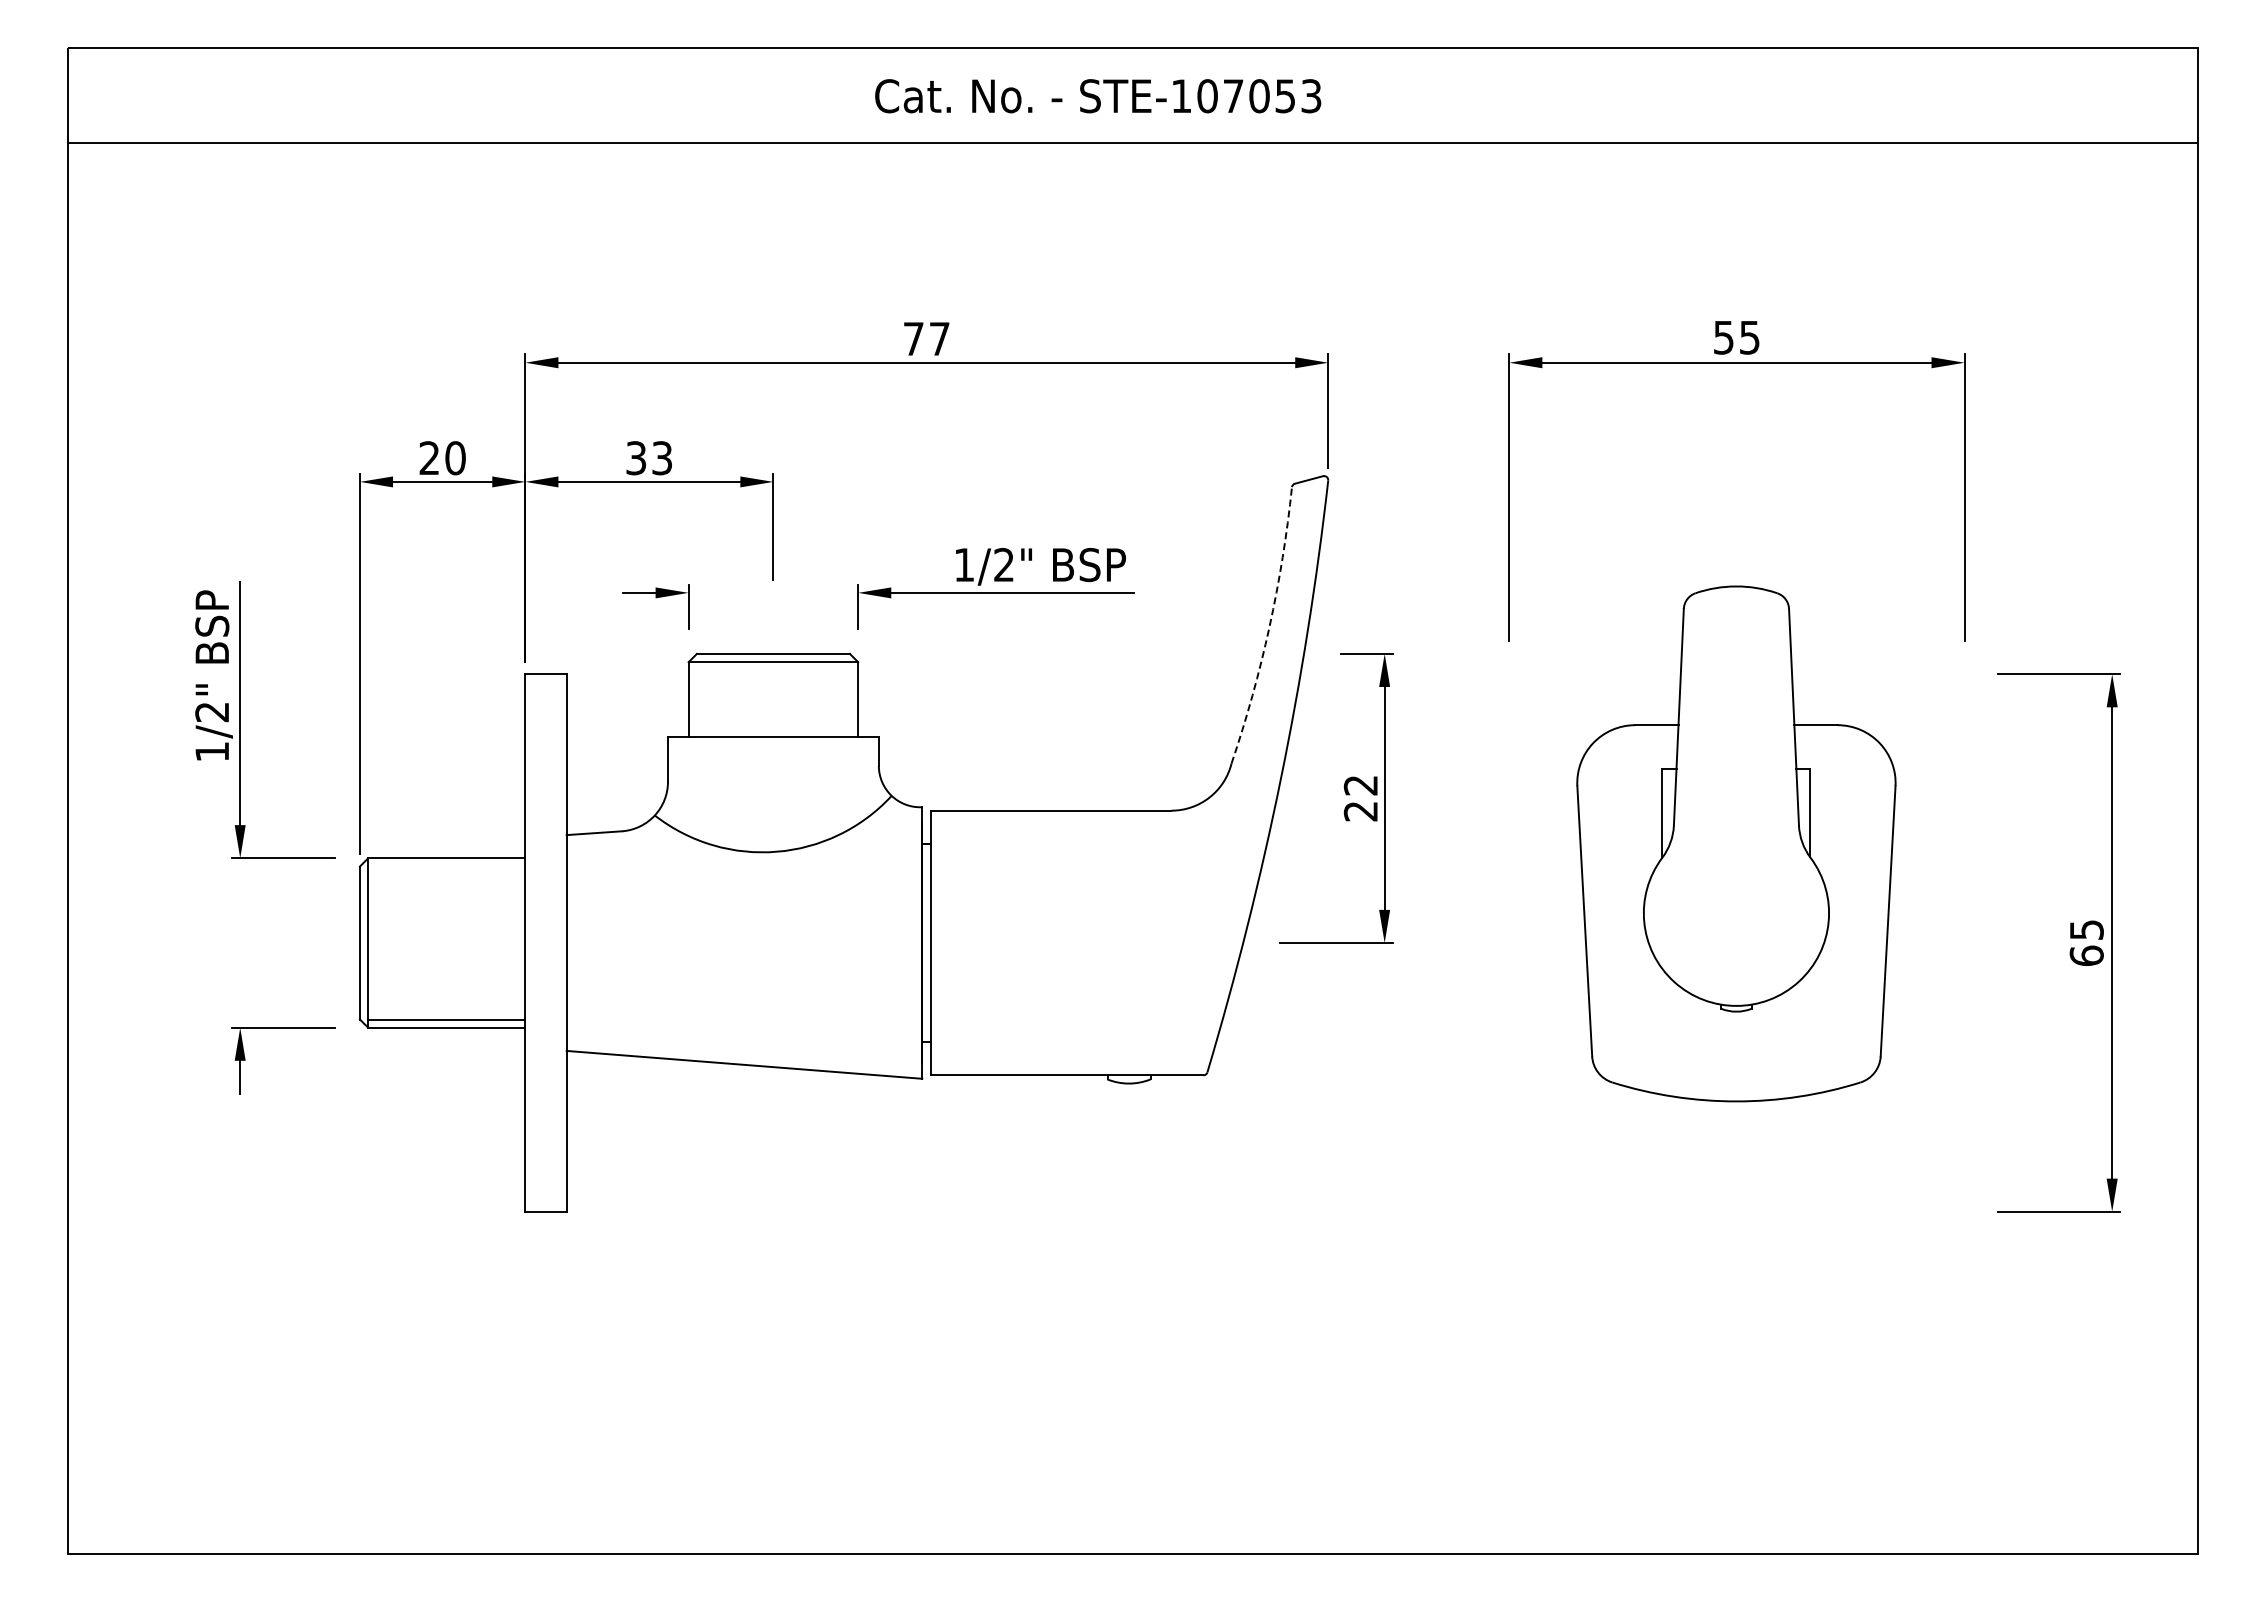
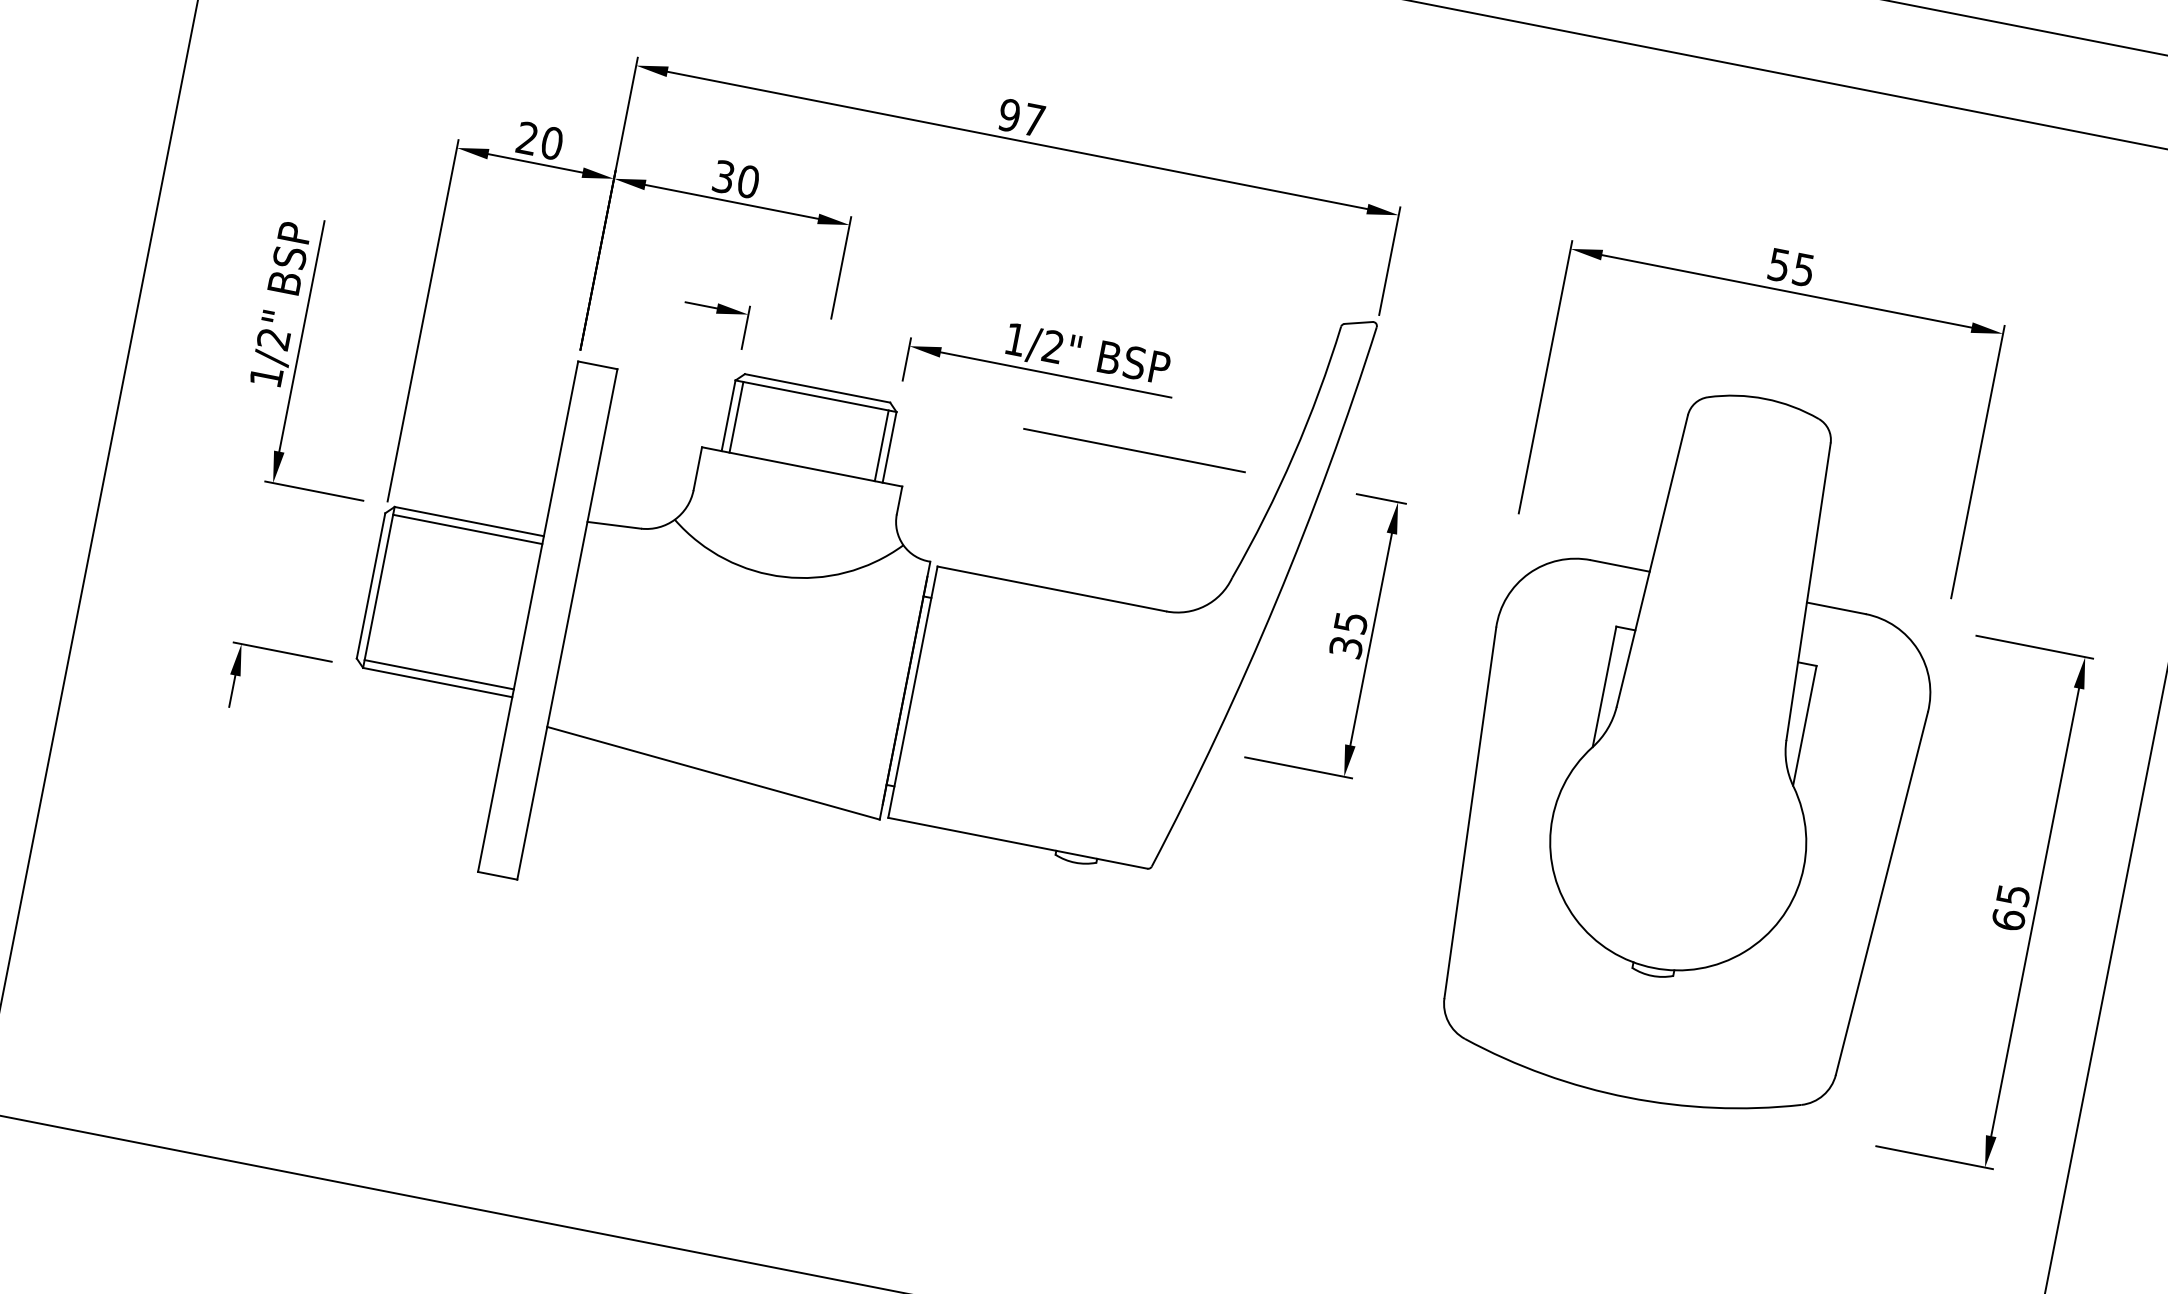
text: (913, 338) -> (1009, 114), 77 -> 97
text: (662, 458) -> (748, 182), 33 -> 30
arc: (1269, 627) -> (1293, 455), dashed -> solid
line: (1106, 653) -> (1133, 450), added
line: (696, 699) -> (736, 417), added
line: (849, 699) -> (881, 445), added
text: (1360, 798) -> (1348, 635), 22 -> 35
part: (1736, 843) -> (1696, 747), size x1.43
line: (446, 866) -> (467, 529), added

